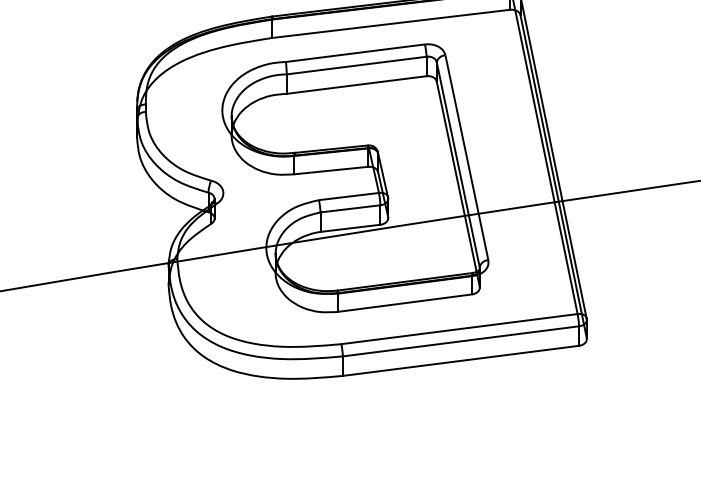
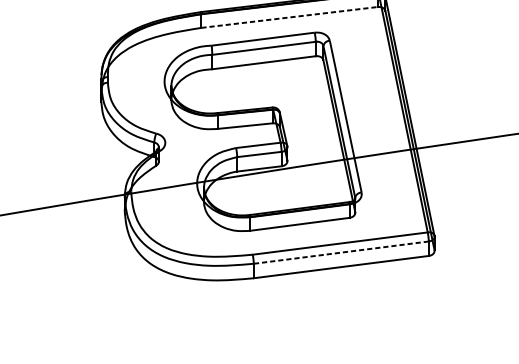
line: (391, 23) -> (289, 17), solid -> dashed
line: (460, 341) -> (340, 252), solid -> dashed

